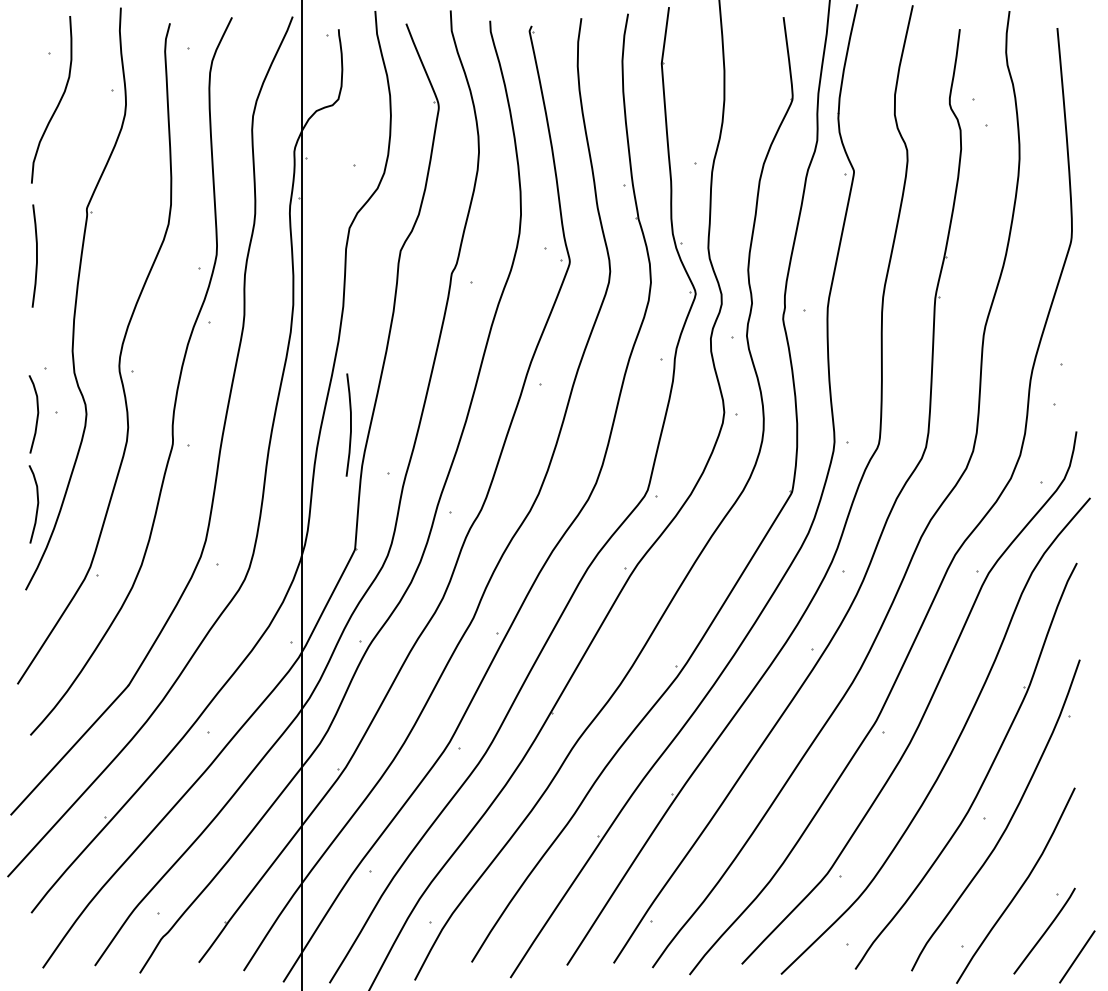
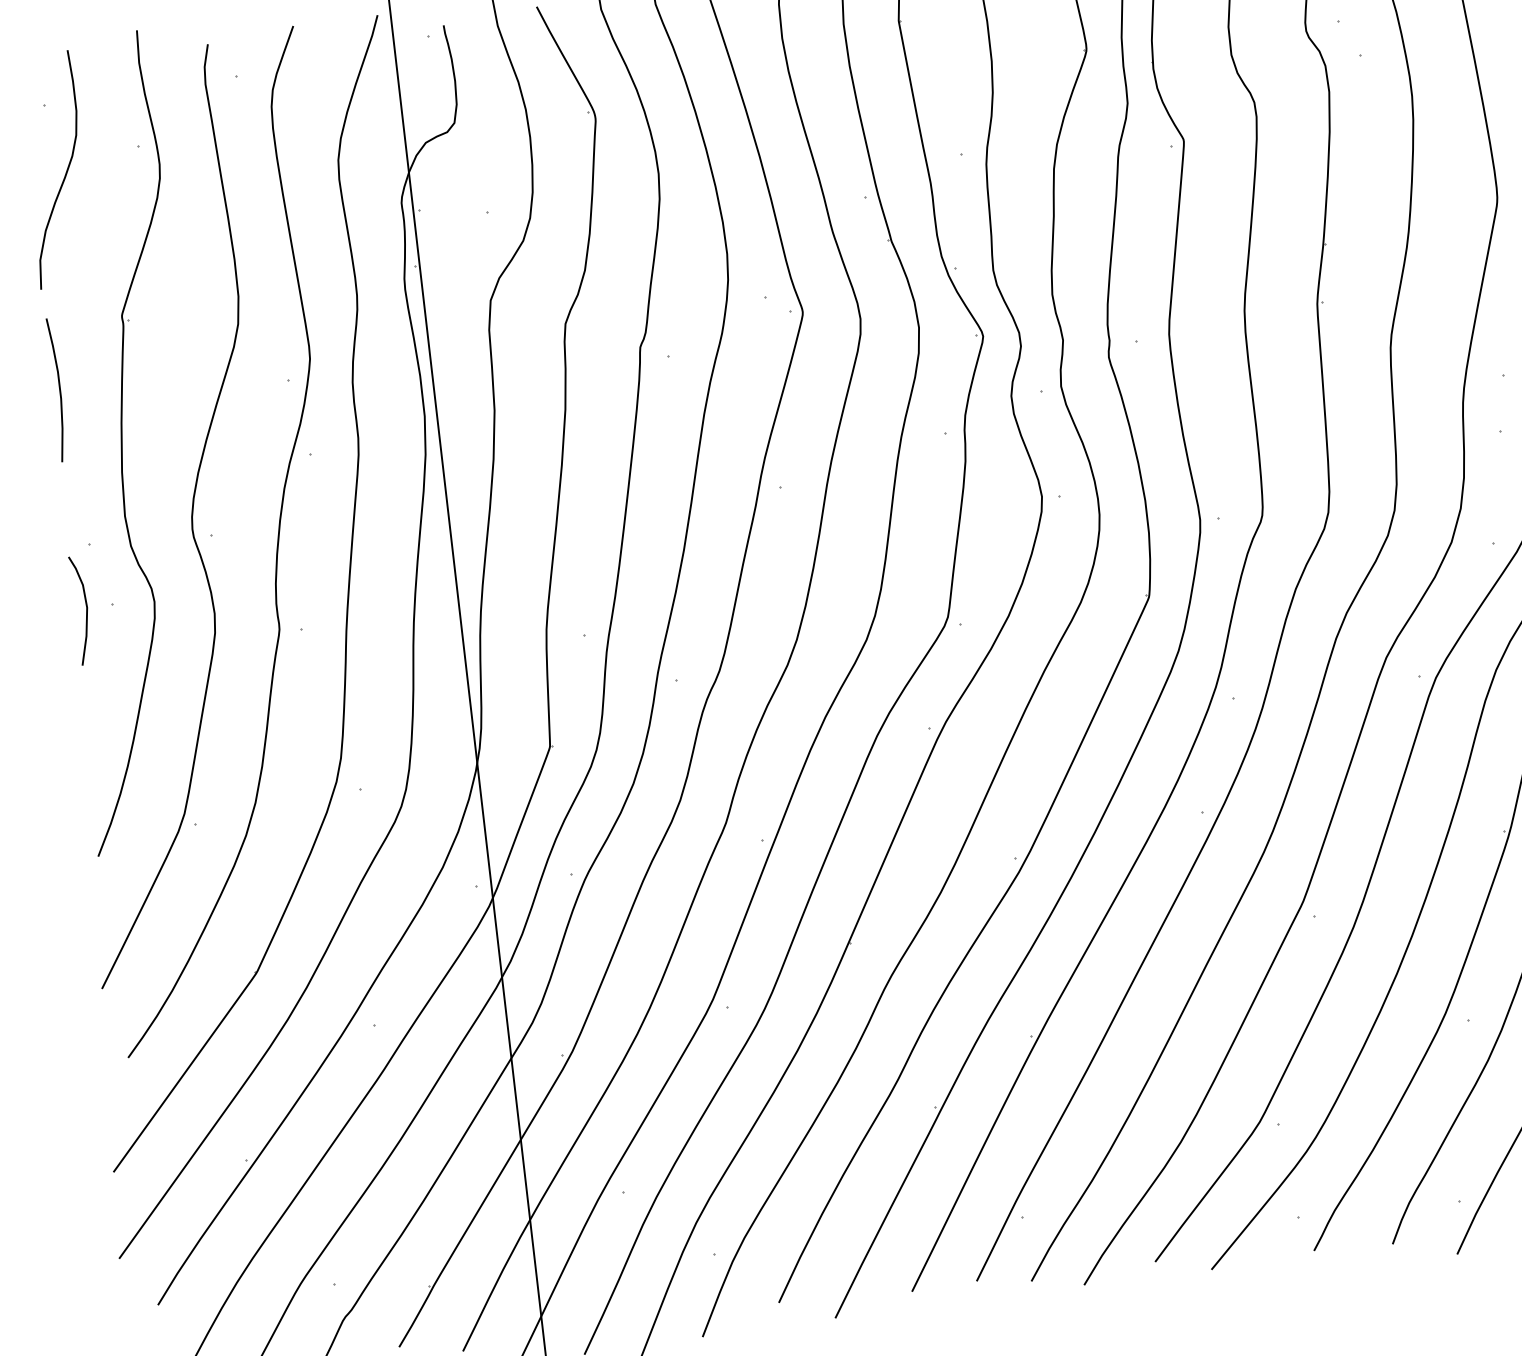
curve: (350, 424) -> (523, 573), removed
curve: (36, 506) -> (99, 738), removed

